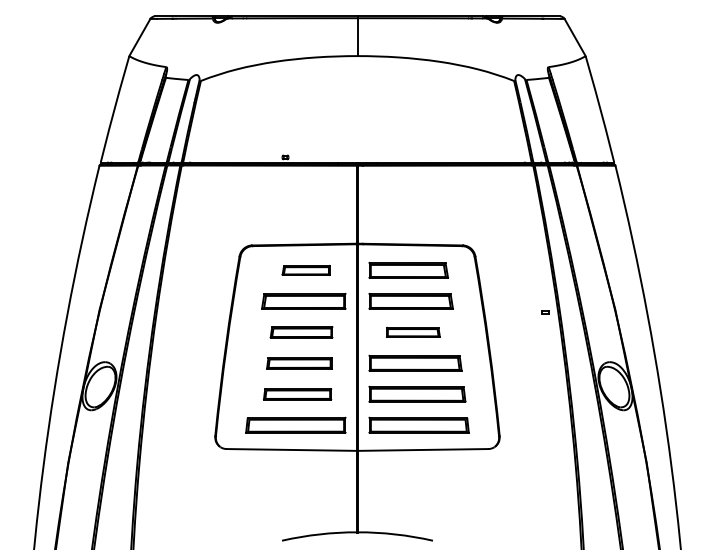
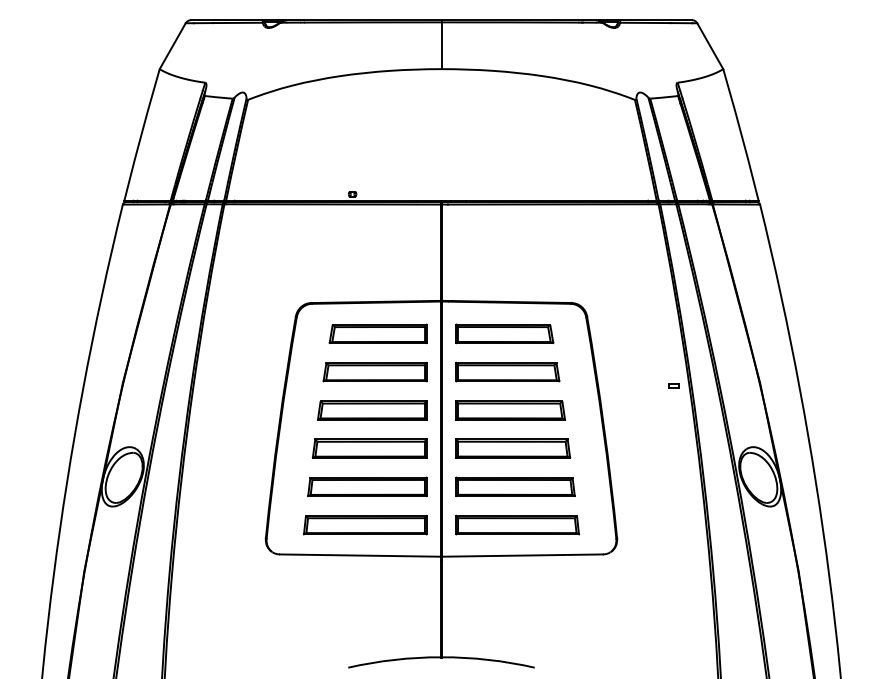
part: (305, 270) -> (377, 333), size x1.67
part: (301, 332) -> (372, 410), size x1.43
part: (413, 332) -> (510, 410), size x1.67
part: (299, 363) -> (369, 448), size x1.43
part: (297, 394) -> (367, 486), size x1.43

